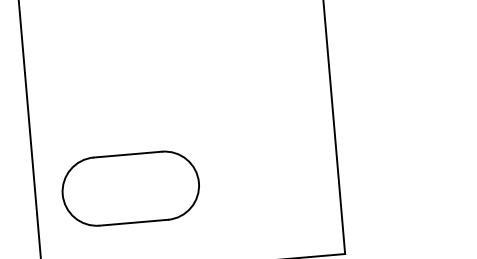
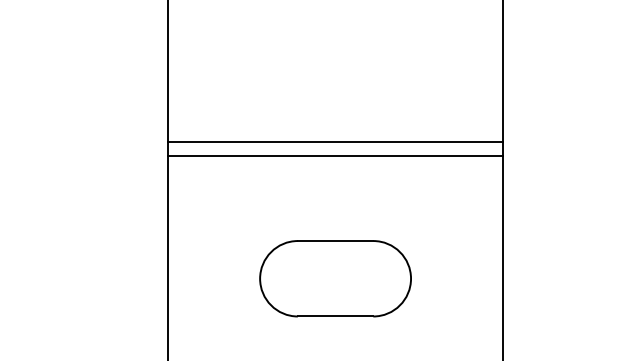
line: (176, 60) -> (335, 142), added
line: (177, 73) -> (335, 156), added
part: (130, 188) -> (335, 278), moved

